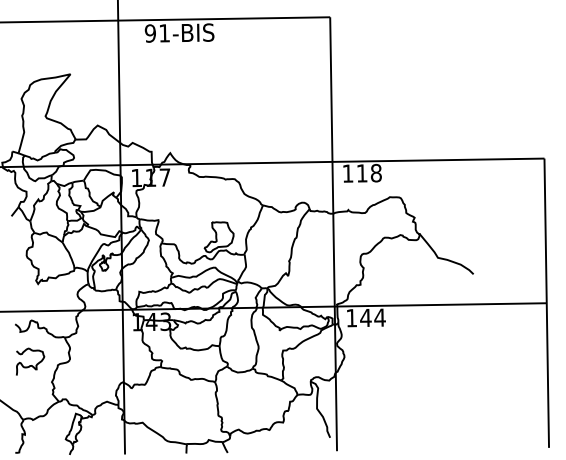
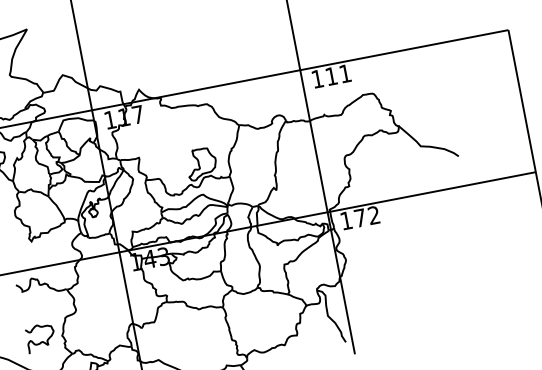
text: (375, 172) -> (344, 73), 118 -> 111
text: (372, 317) -> (366, 216), 144 -> 172
part: (30, 361) -> (40, 337), moved

